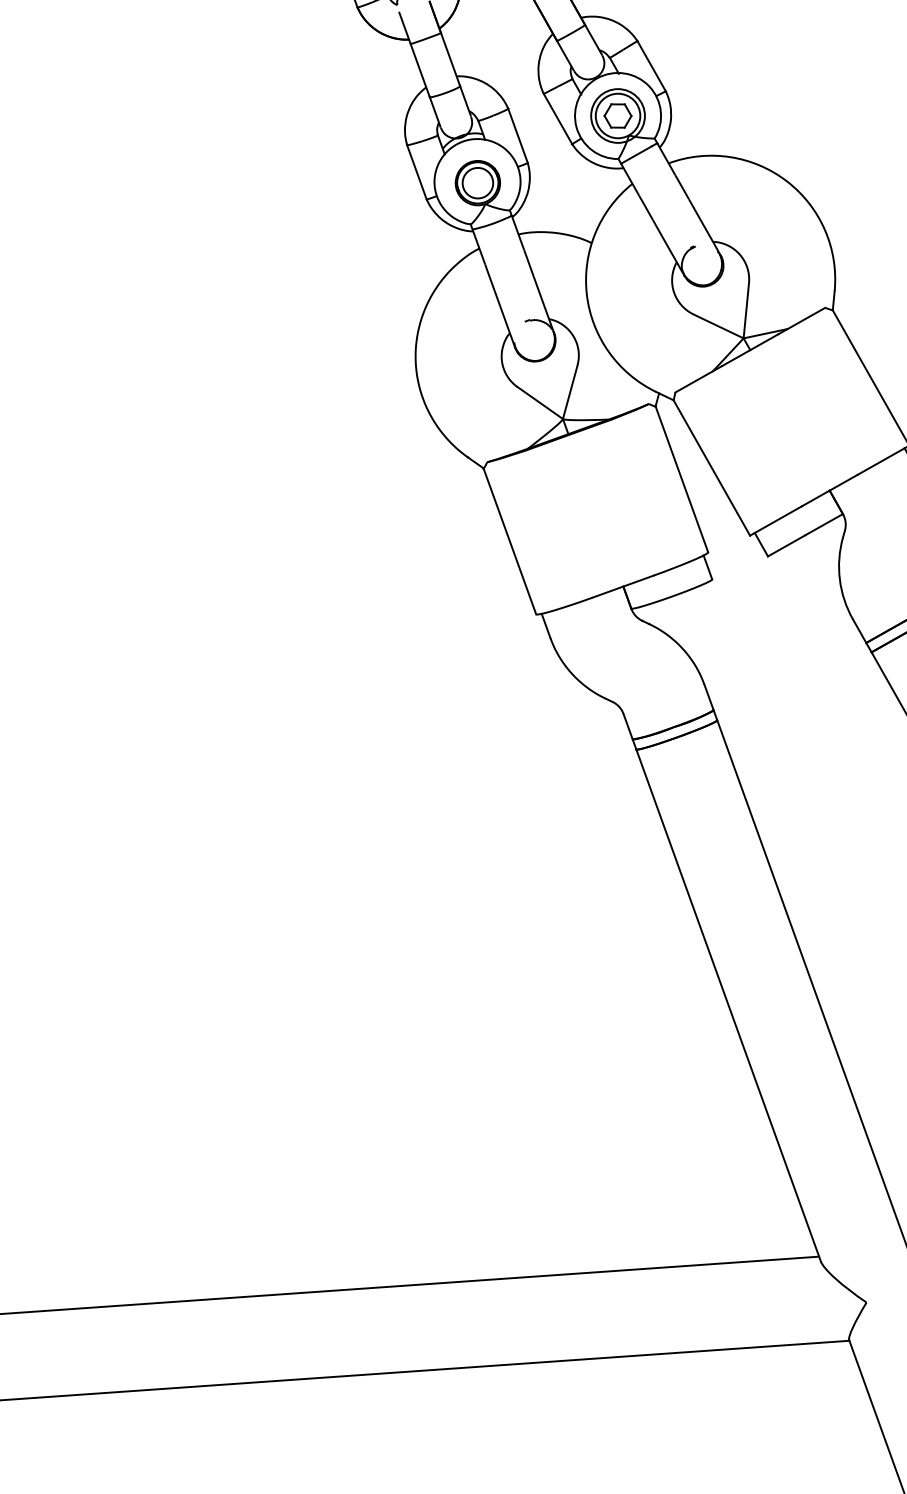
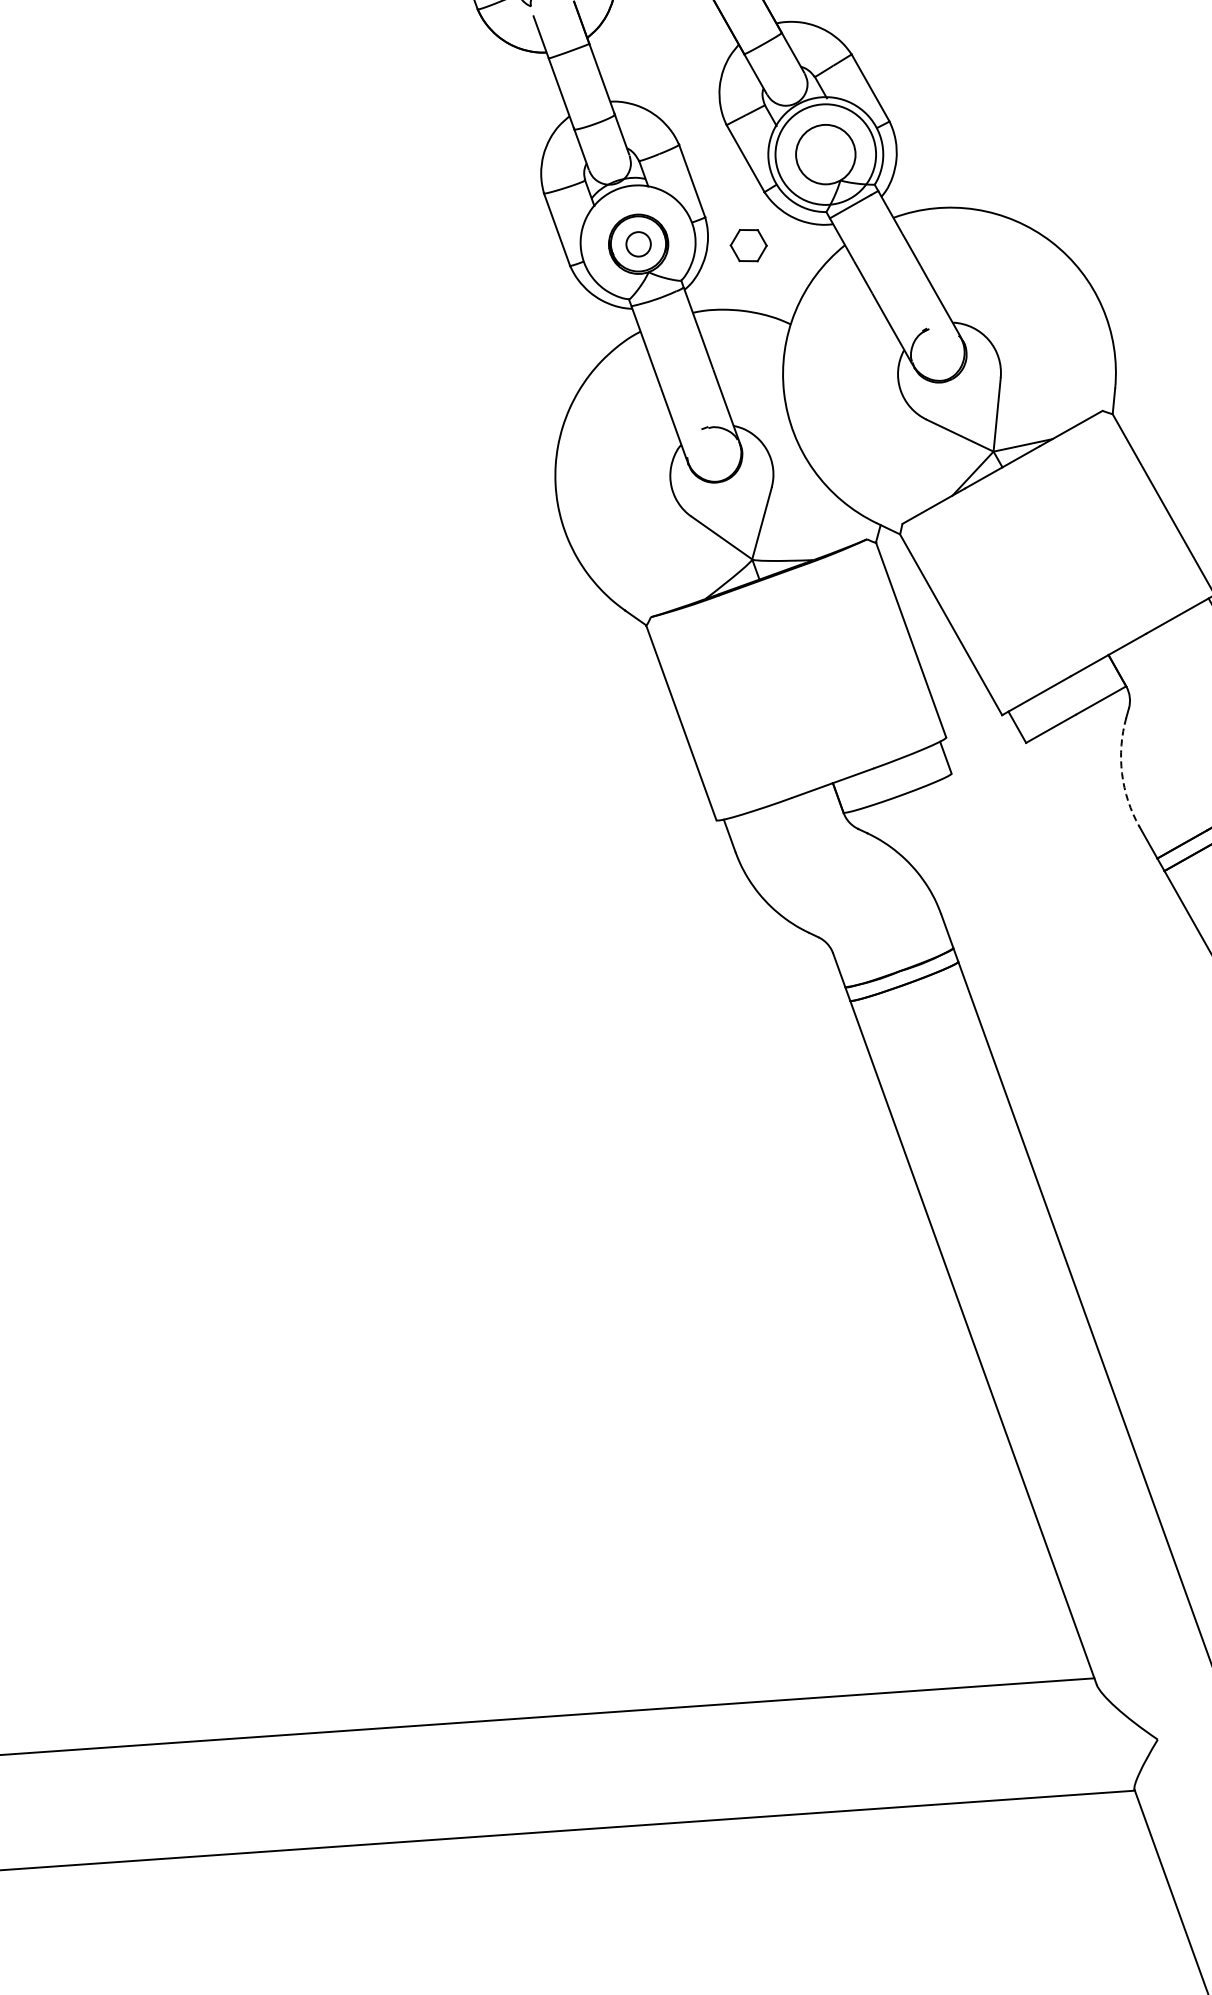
circle: (617, 115) -> (825, 154), size x1.4
part: (617, 115) -> (748, 245), moved
circle: (477, 182) -> (638, 243), size x0.6
arc: (840, 579) -> (1122, 773), solid -> dashed

